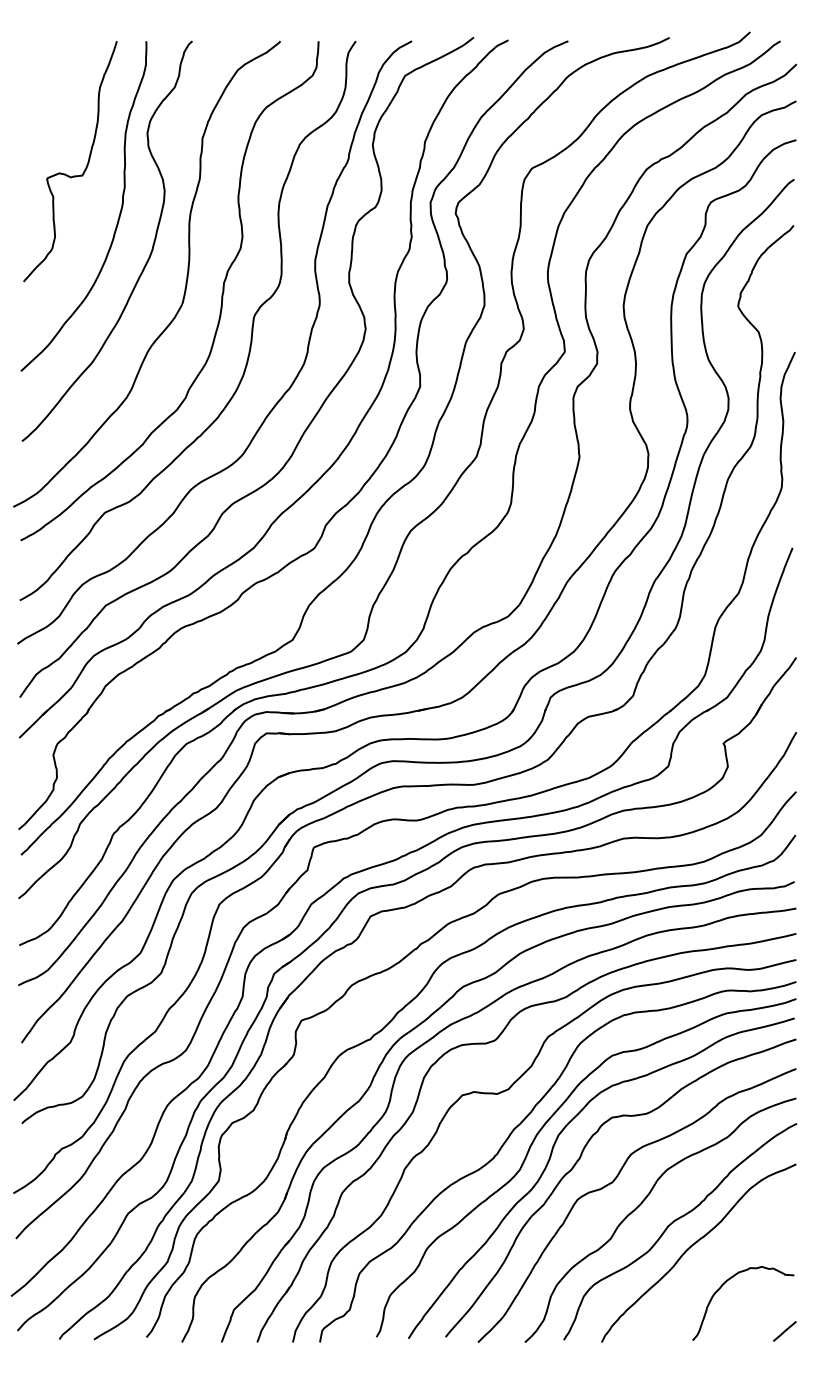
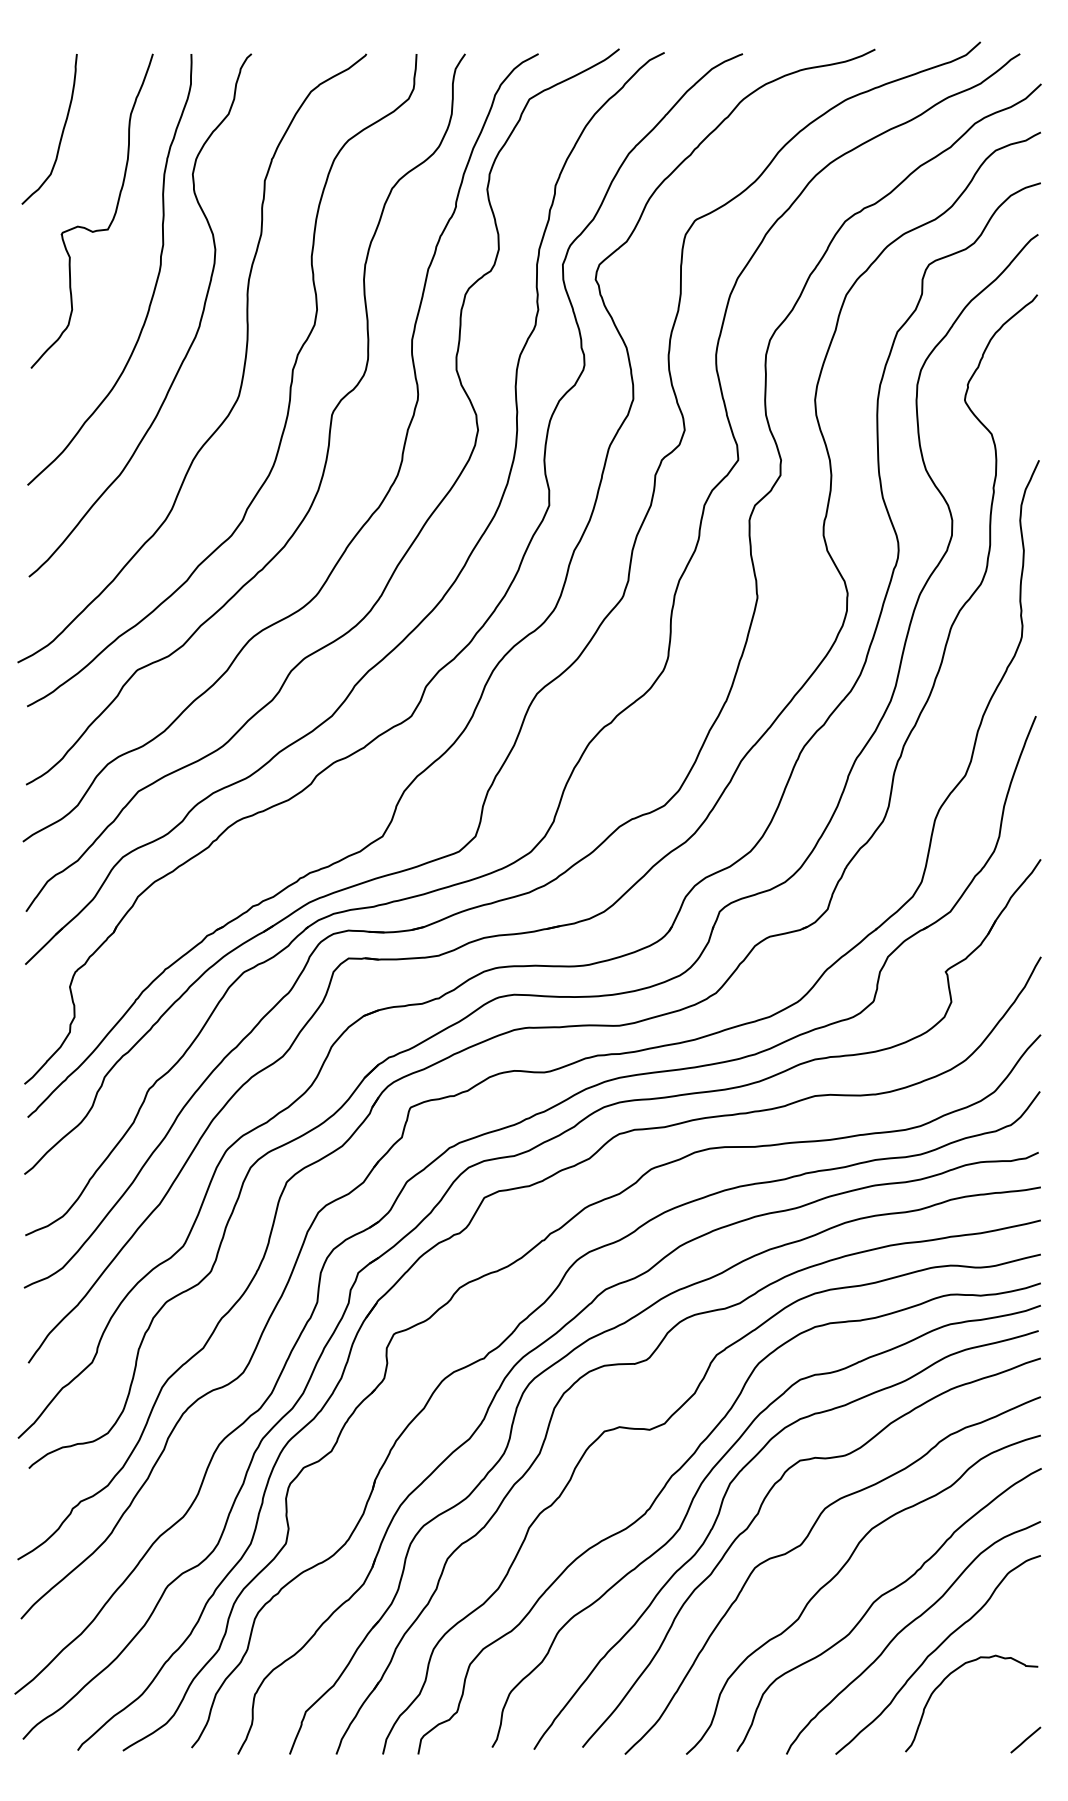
curve: (46, 101) -> (61, 132), added
curve: (715, 1263) -> (935, 1651), added

